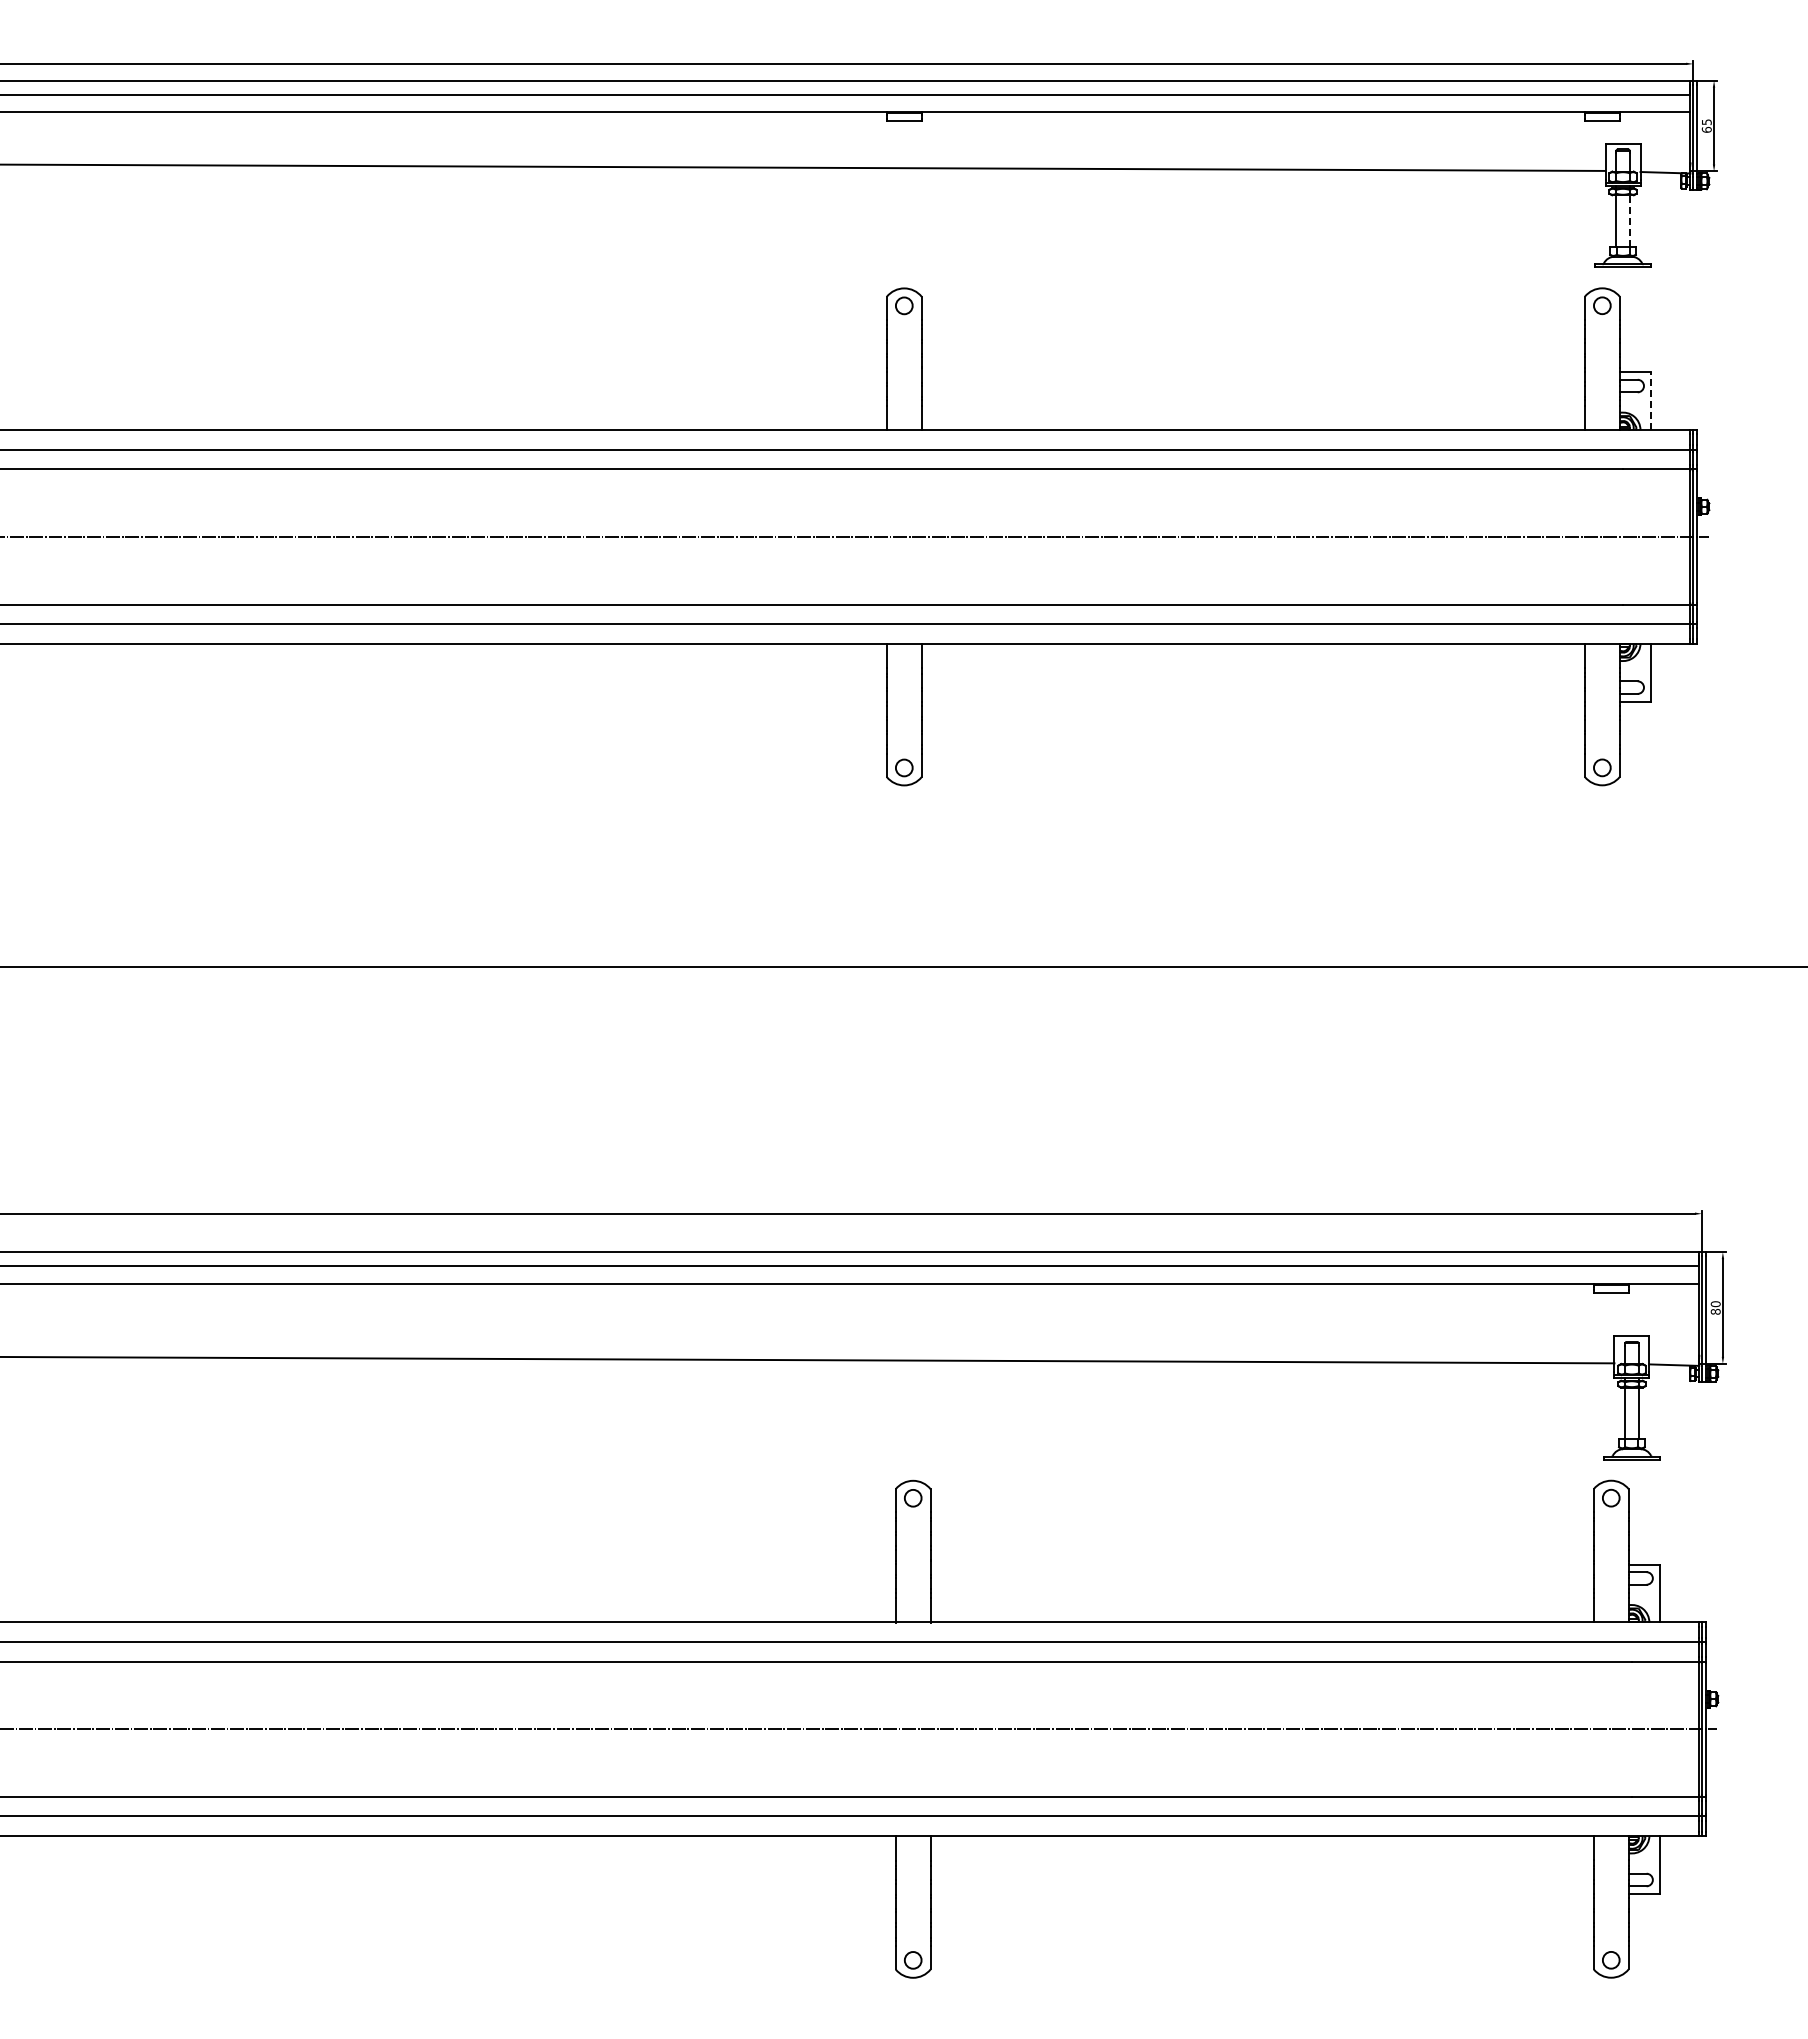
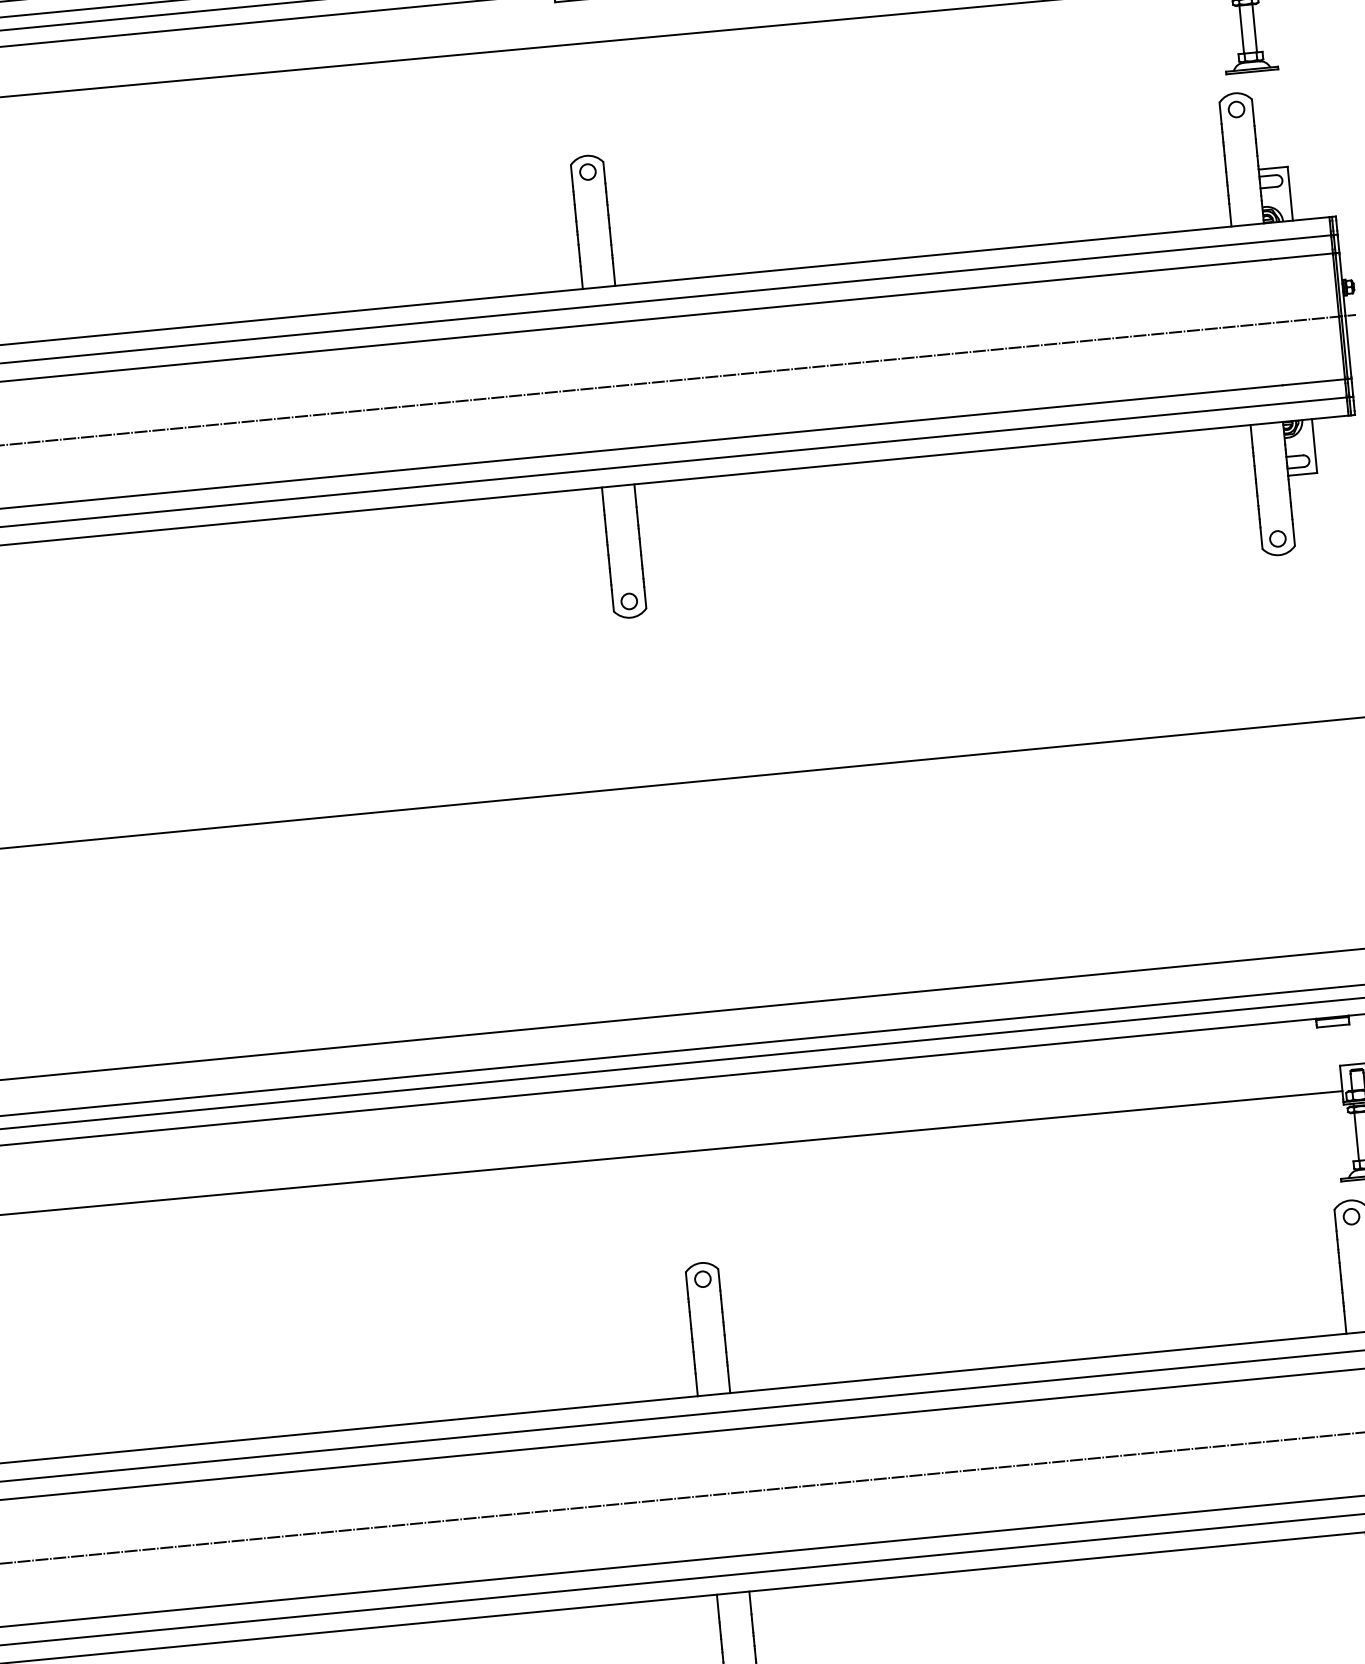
line: (1630, 221) -> (1255, 28), dashed -> solid
line: (1650, 401) -> (1289, 194), dashed -> solid

